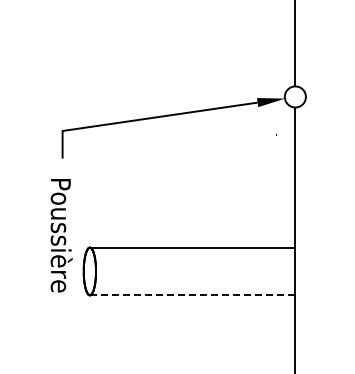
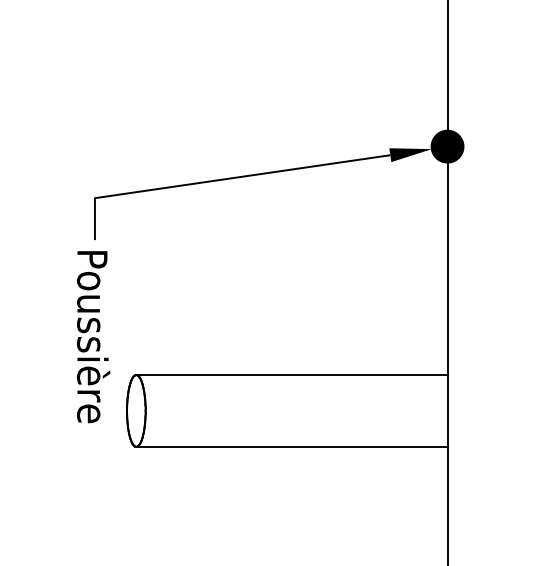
fill: (294, 96) -> (446, 145), added
text: (61, 235) -> (93, 336), moved
line: (192, 295) -> (291, 447), dashed -> solid

